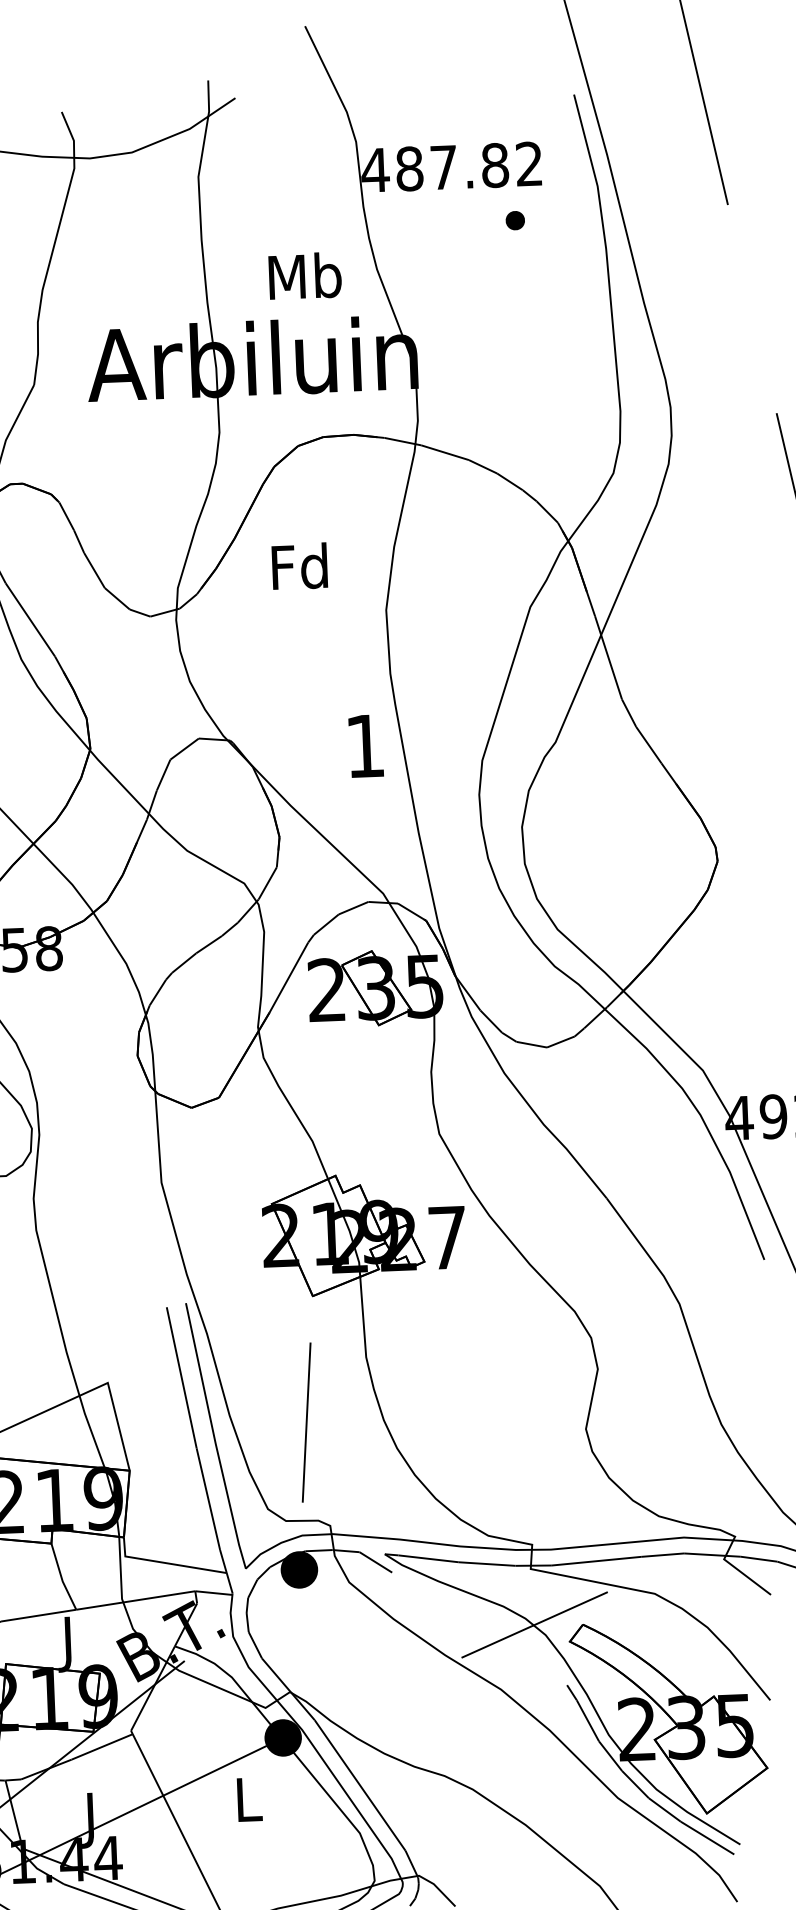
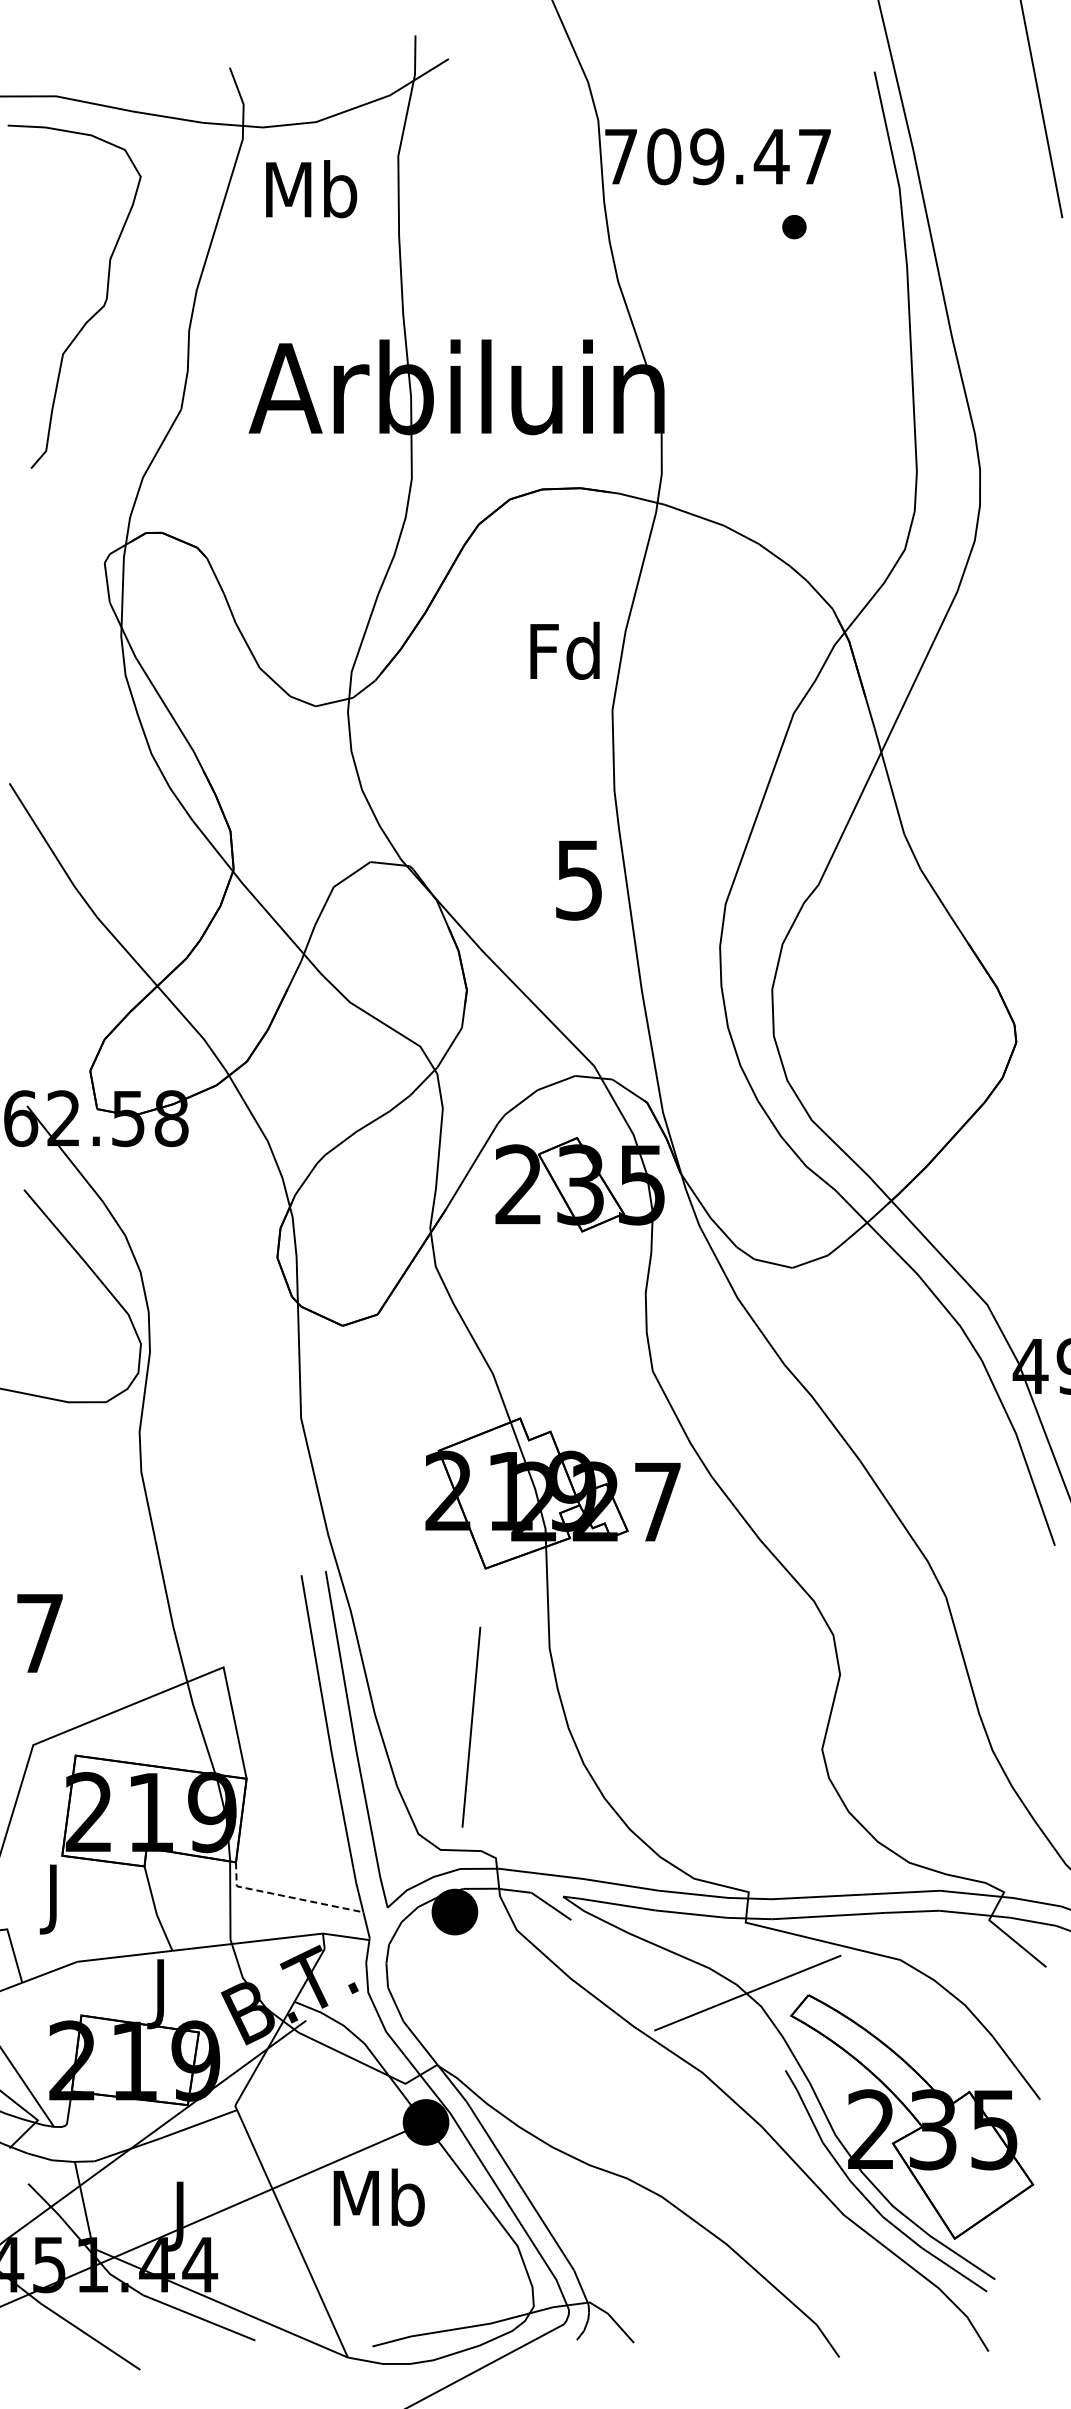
text: (451, 167) -> (716, 156), 487.82 -> 709.47
text: (305, 276) -> (311, 189), moved
text: (299, 566) -> (564, 650), moved
text: (364, 746) -> (578, 880), 1 -> 5
line: (166, 1562) -> (288, 1896), solid -> dashed
text: (247, 1799) -> (378, 2197), L -> Mb

